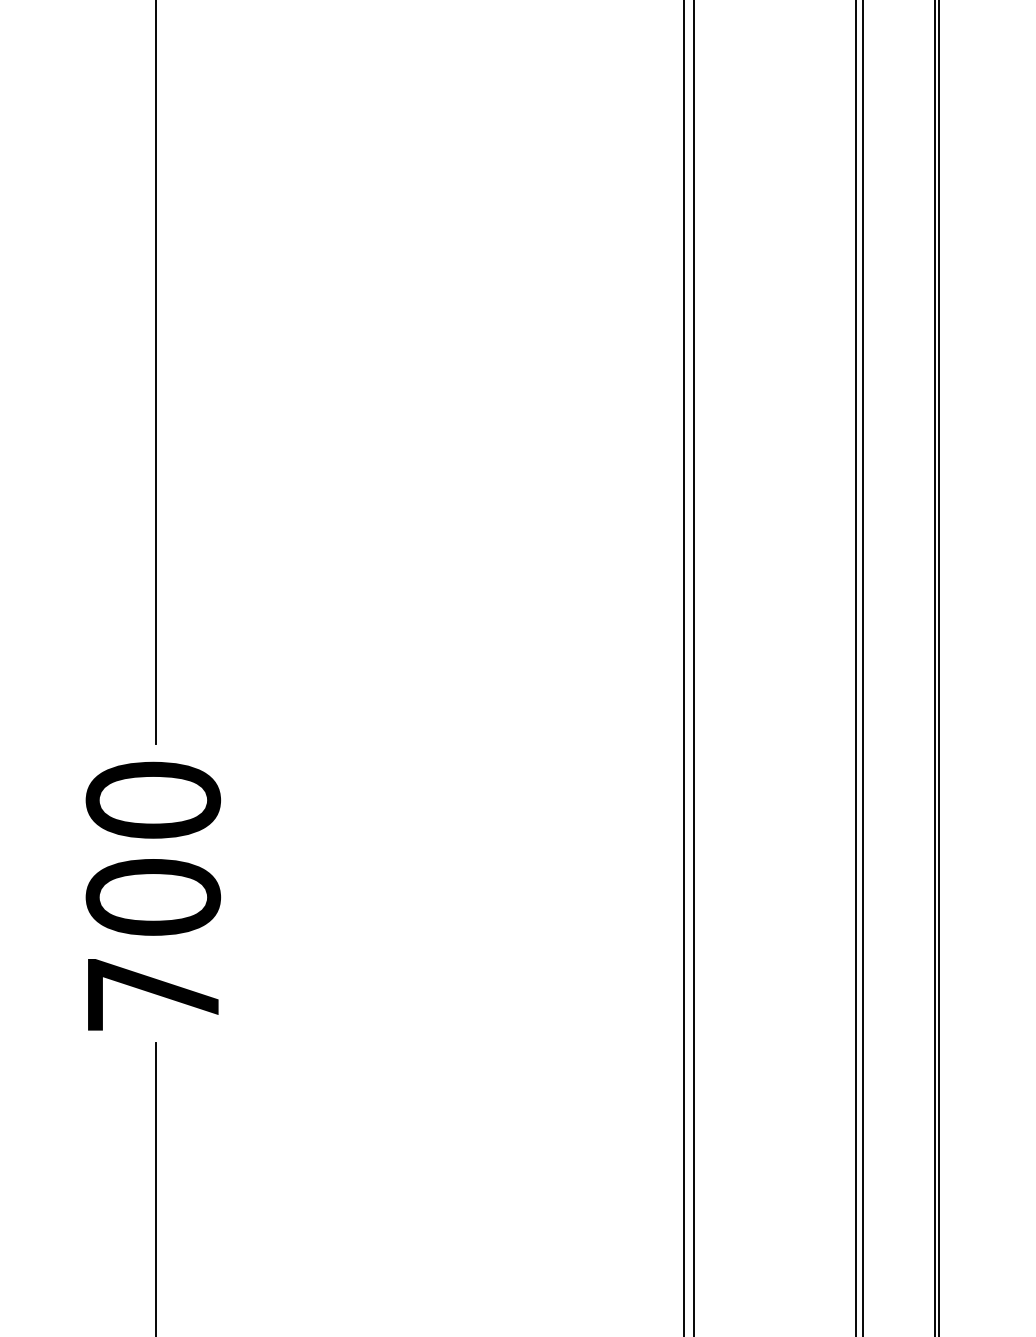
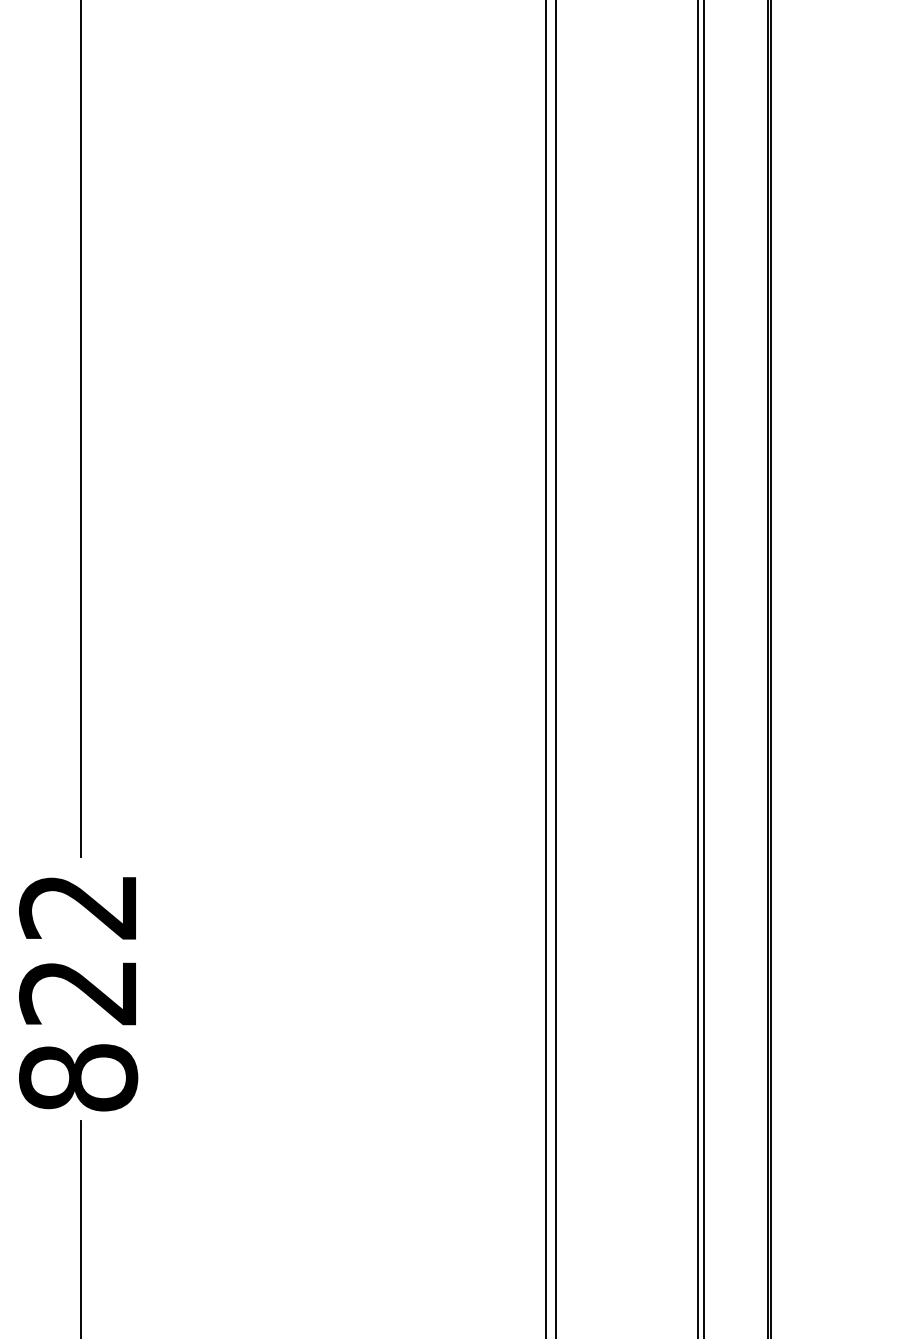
text: (153, 896) -> (78, 991), 700 -> 822

